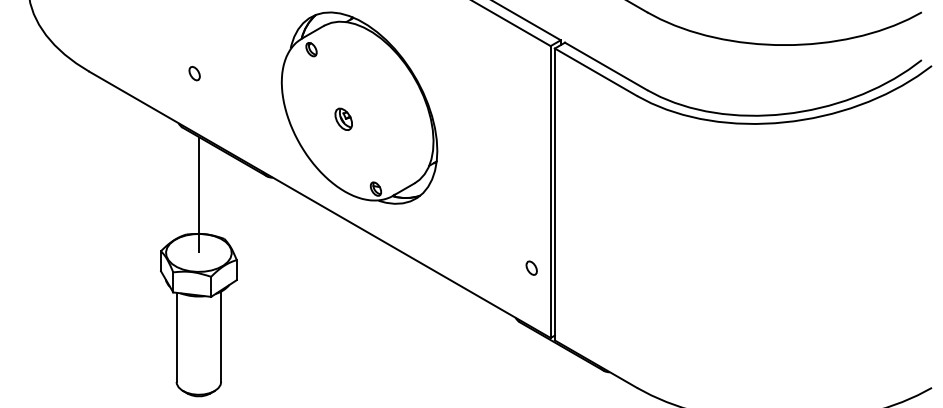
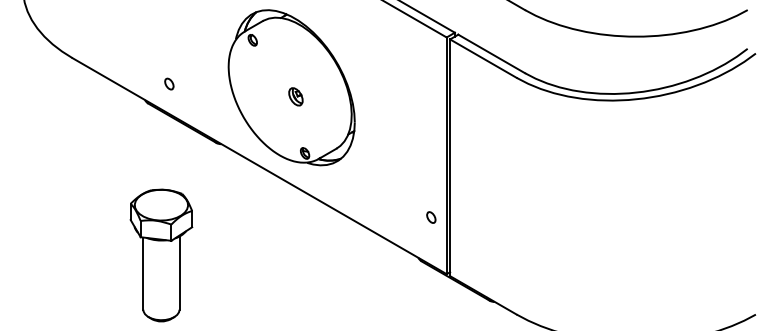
part: (194, 73) -> (169, 84), moved
part: (343, 118) -> (295, 96), moved
line: (198, 194) -> (161, 157), removed

